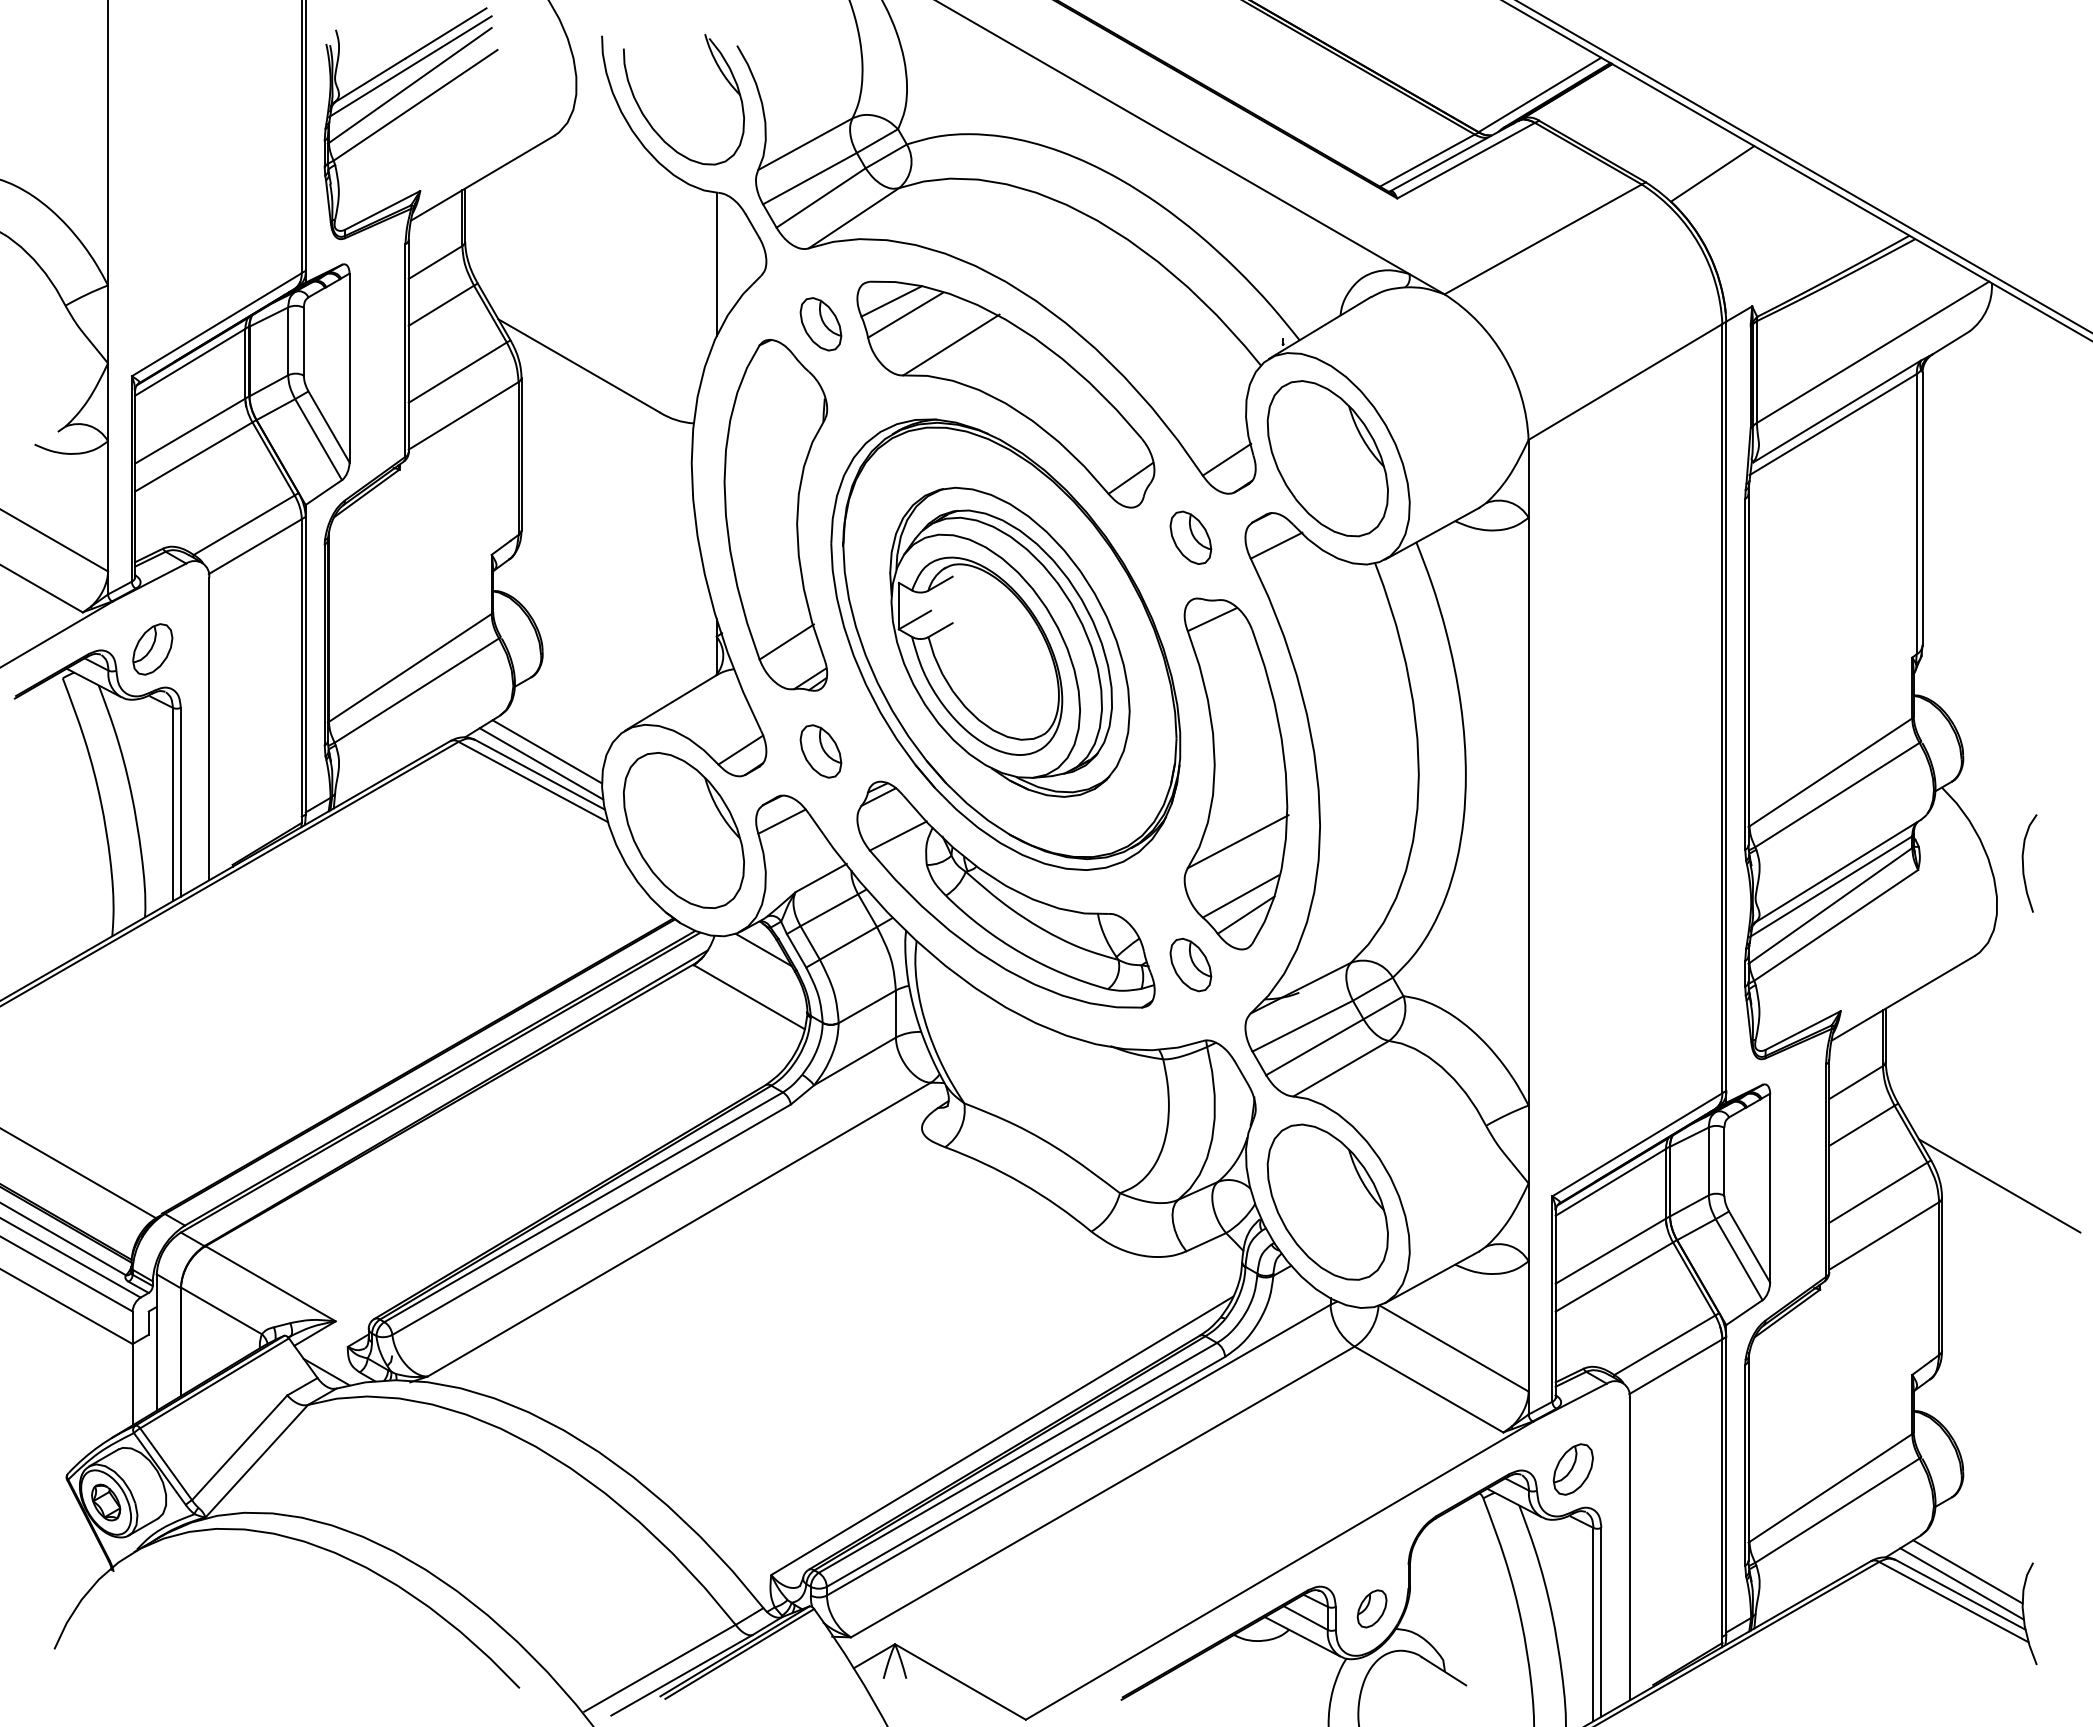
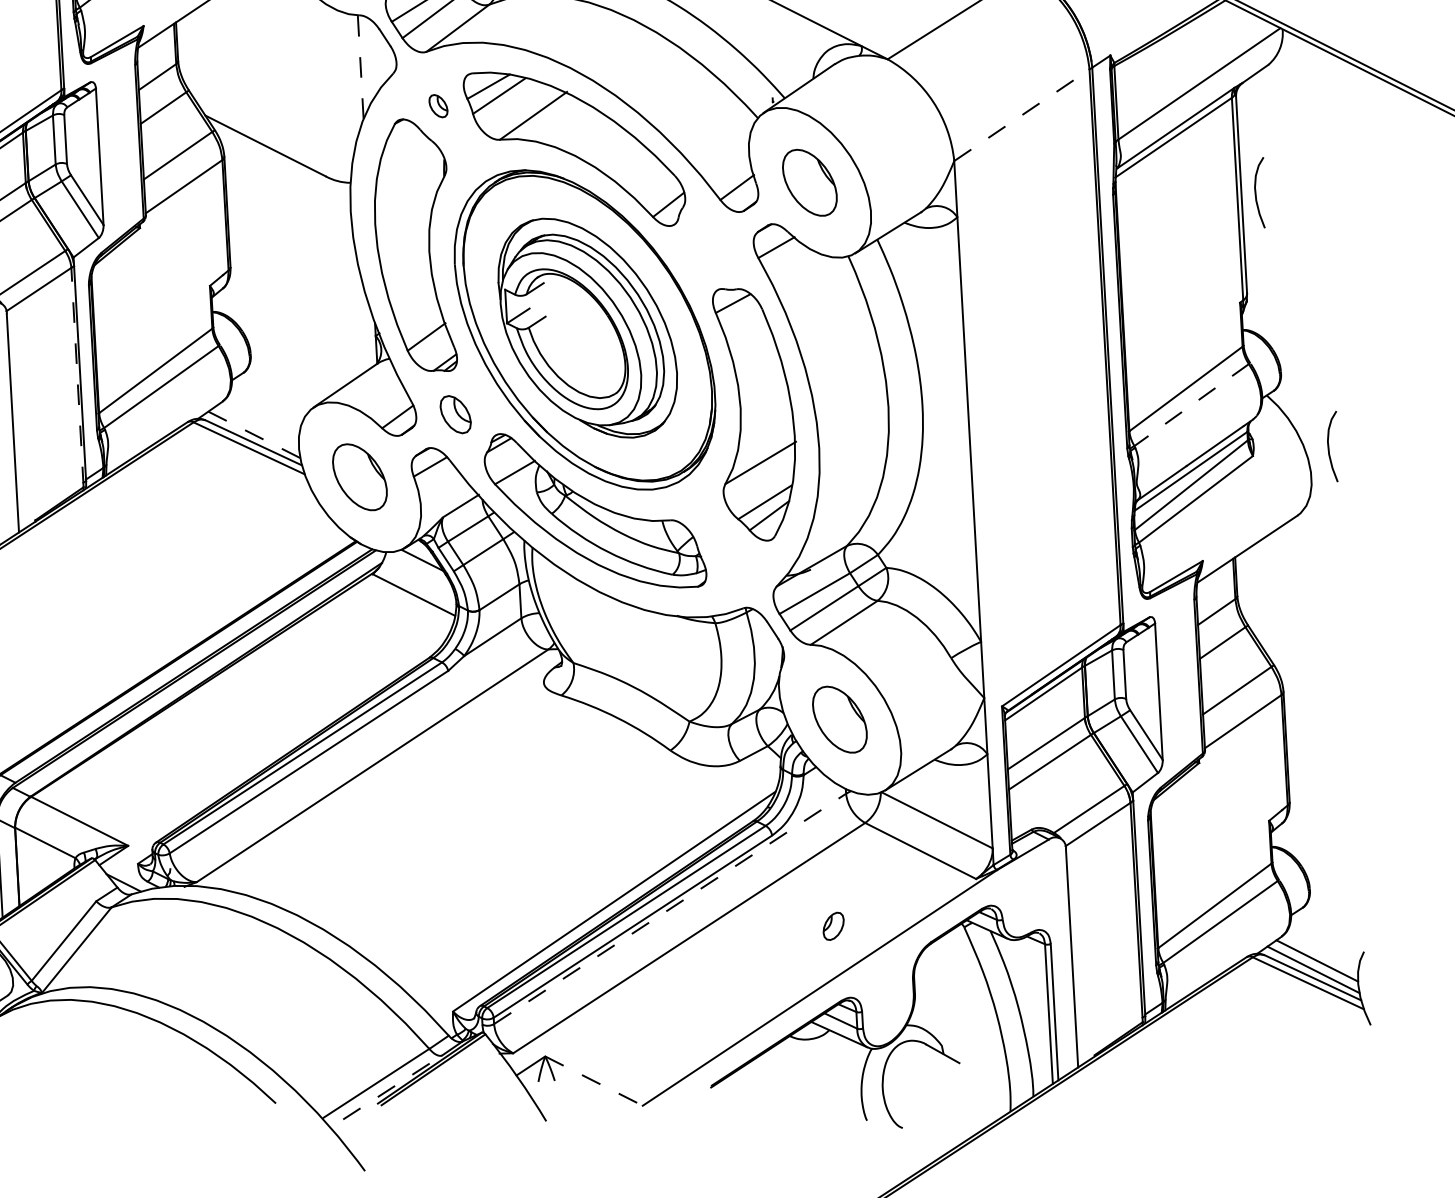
line: (716, 264) -> (360, 67), solid -> dashed
part: (820, 324) -> (438, 106), size x0.6
line: (1625, 382) -> (1021, 115), solid -> dashed
part: (1327, 458) -> (809, 182), size x0.6
curve: (1942, 507) -> (1255, 193), added
part: (1190, 537) -> (713, 245), removed
line: (301, 671) -> (77, 377), solid -> dashed
line: (547, 751) -> (258, 425), removed
line: (541, 764) -> (254, 435), solid -> dashed
line: (1837, 795) -> (1191, 405), solid -> dashed
part: (683, 830) -> (359, 477), size x0.6
part: (1190, 965) -> (731, 554), removed
line: (1999, 1185) -> (1324, 680), removed
part: (1327, 1201) -> (839, 719), size x0.6
line: (1078, 1450) -> (669, 909), solid -> dashed
part: (1572, 1469) -> (1027, 902), removed
part: (1371, 1608) -> (833, 926), moved
line: (682, 1675) -> (393, 1087), solid -> dashed
line: (960, 1681) -> (594, 1080), solid -> dashed

